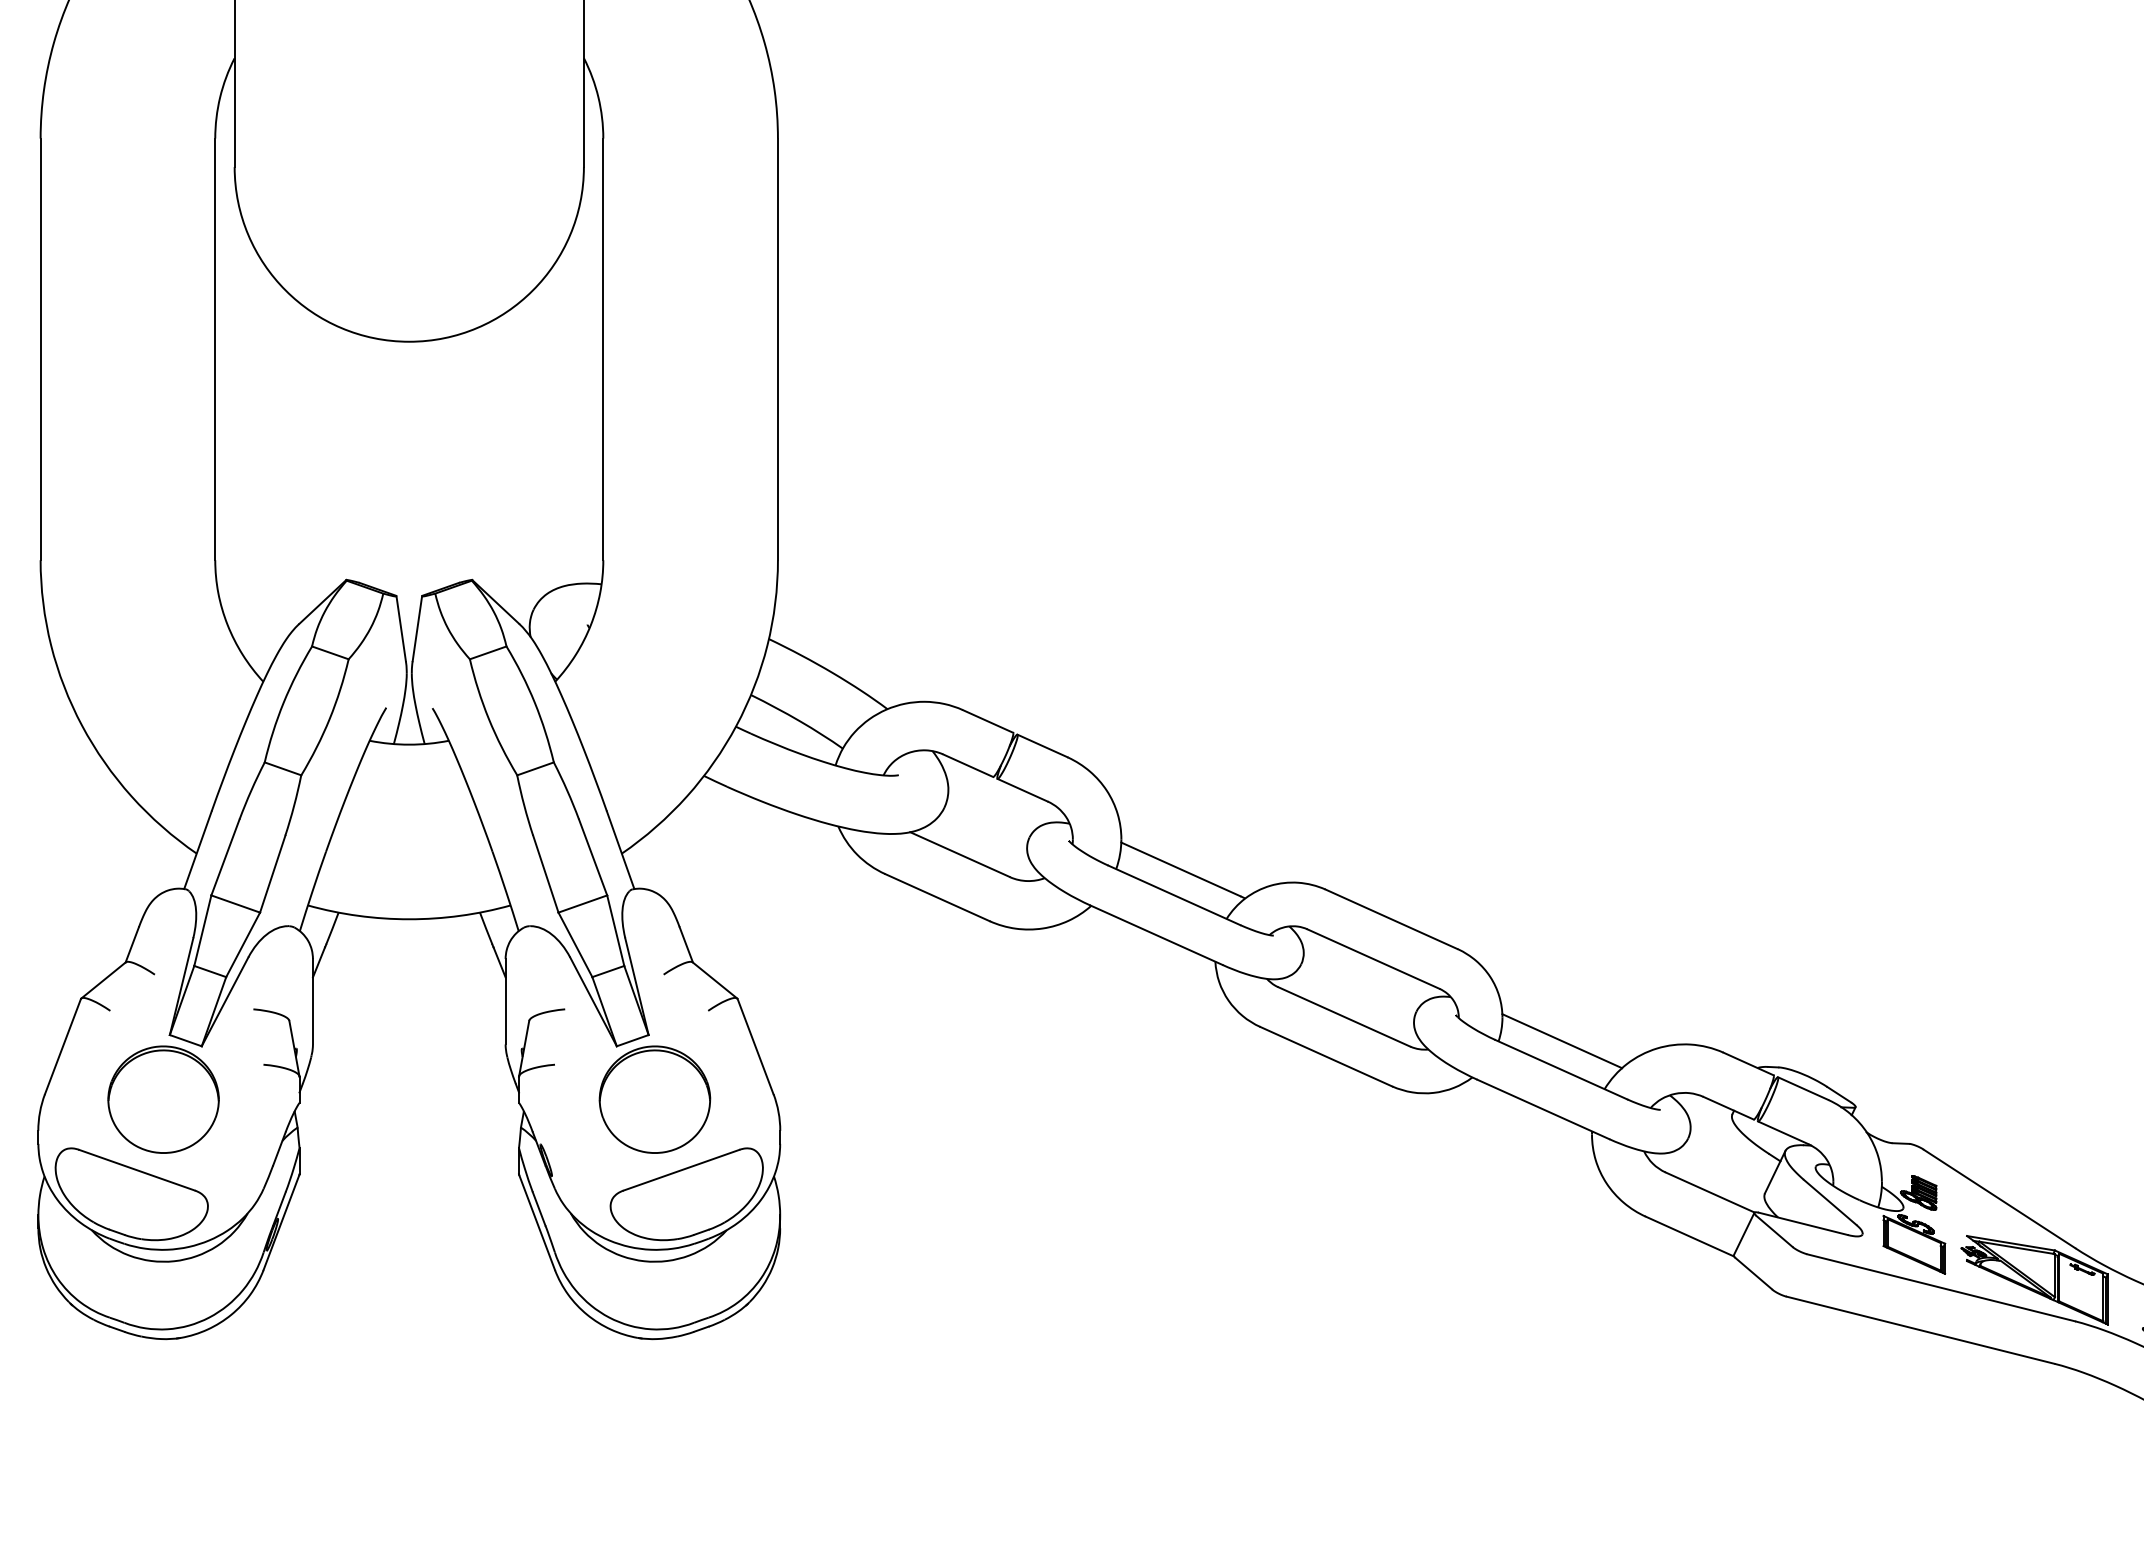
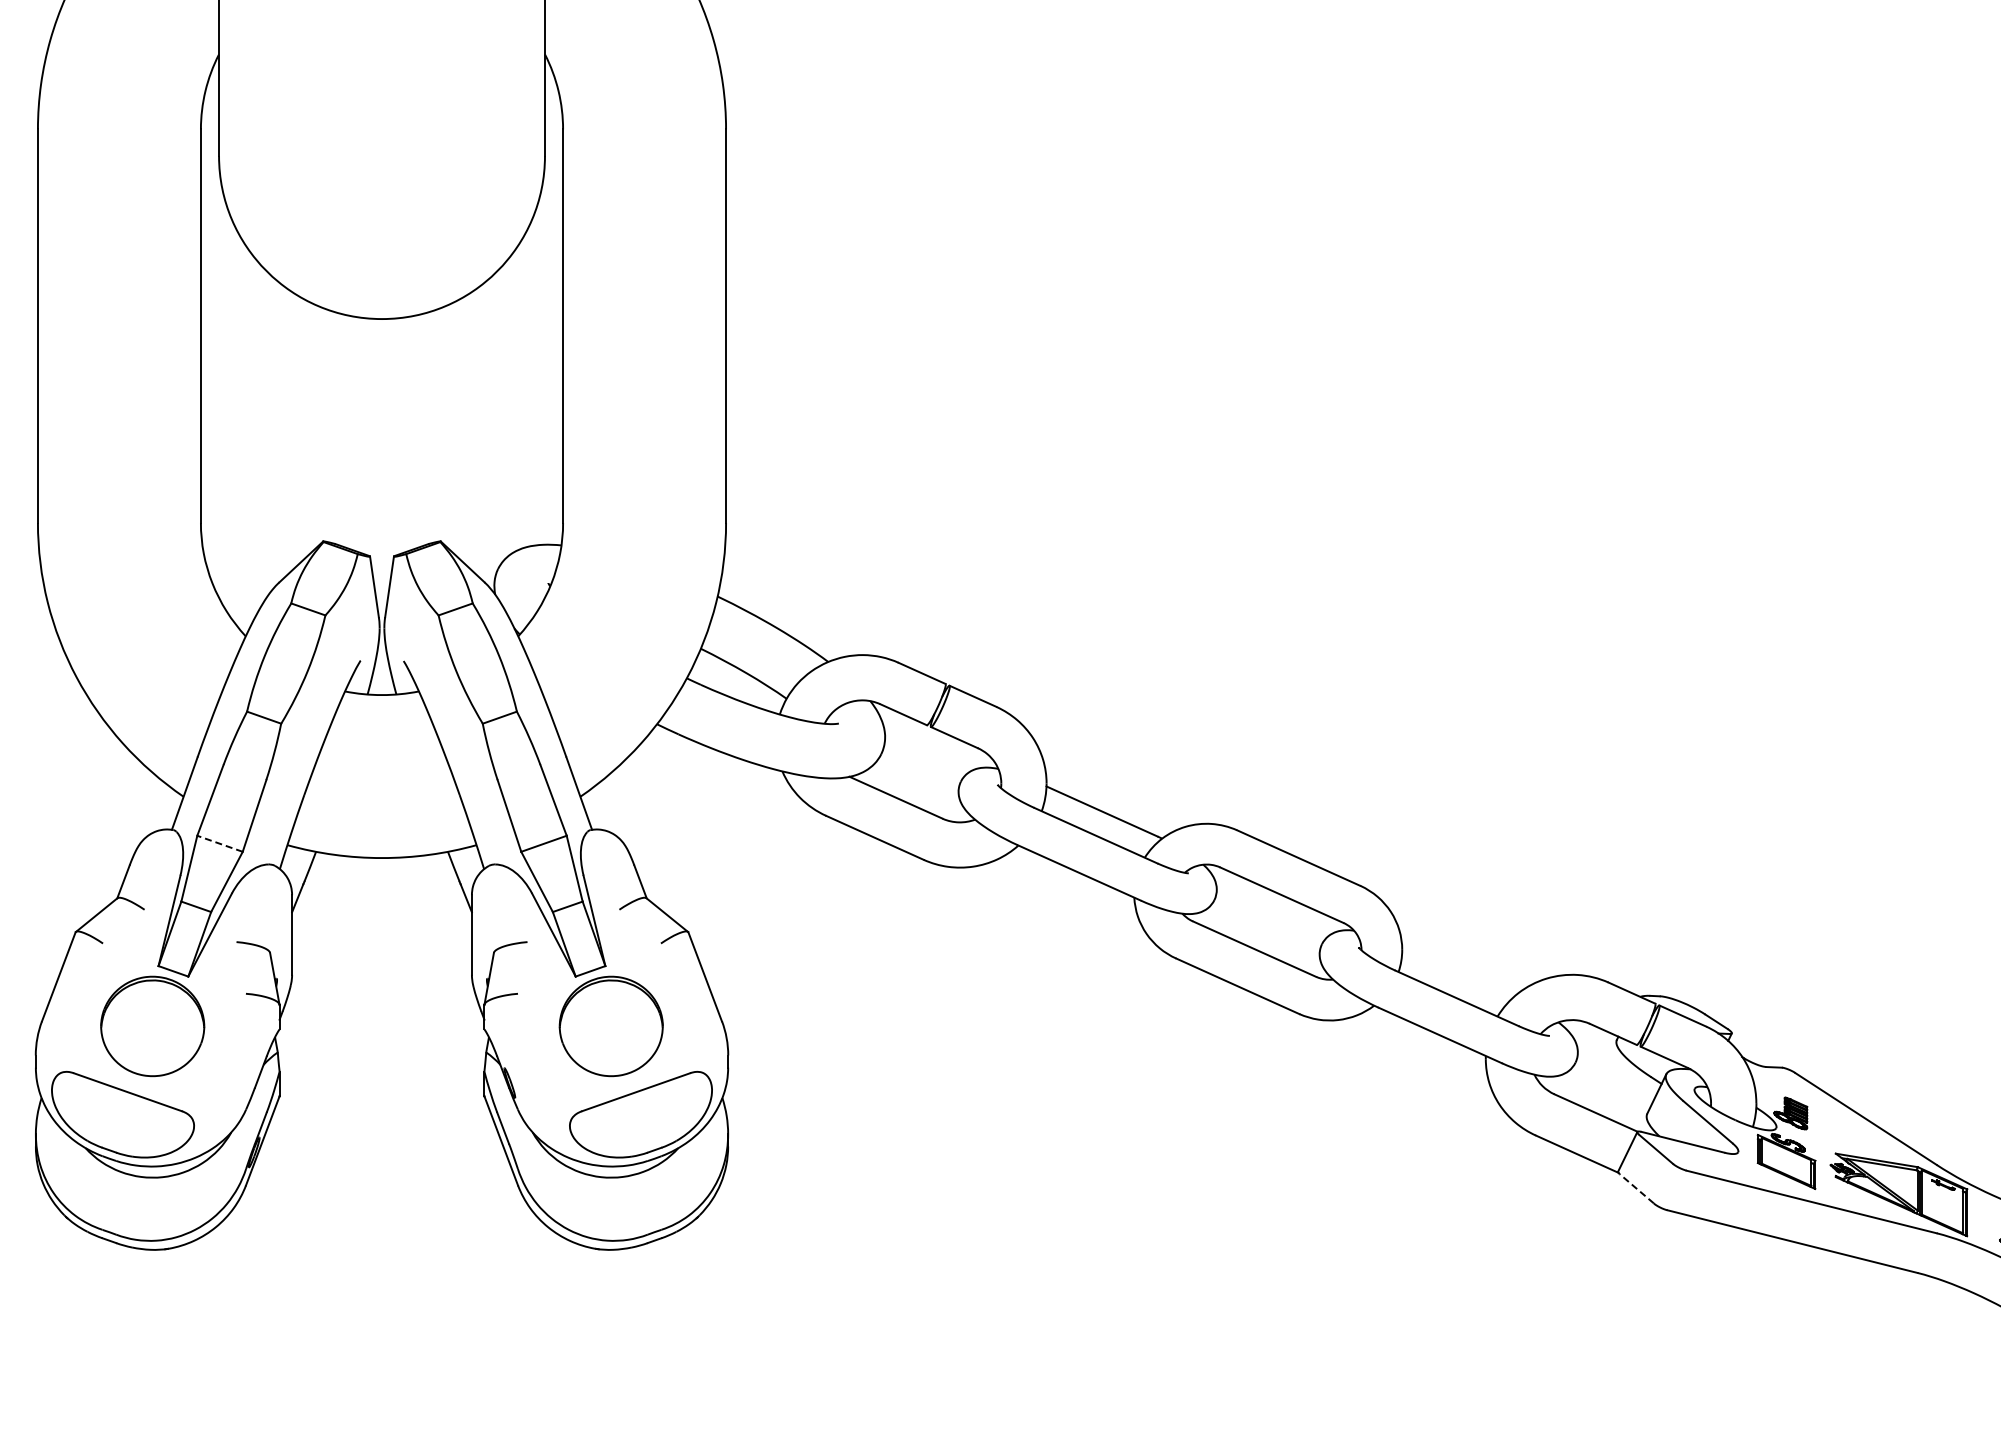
line: (235, 903) -> (219, 843), solid -> dashed
line: (1561, 1040) -> (1457, 971), removed
line: (1753, 1273) -> (1636, 1188), solid -> dashed

